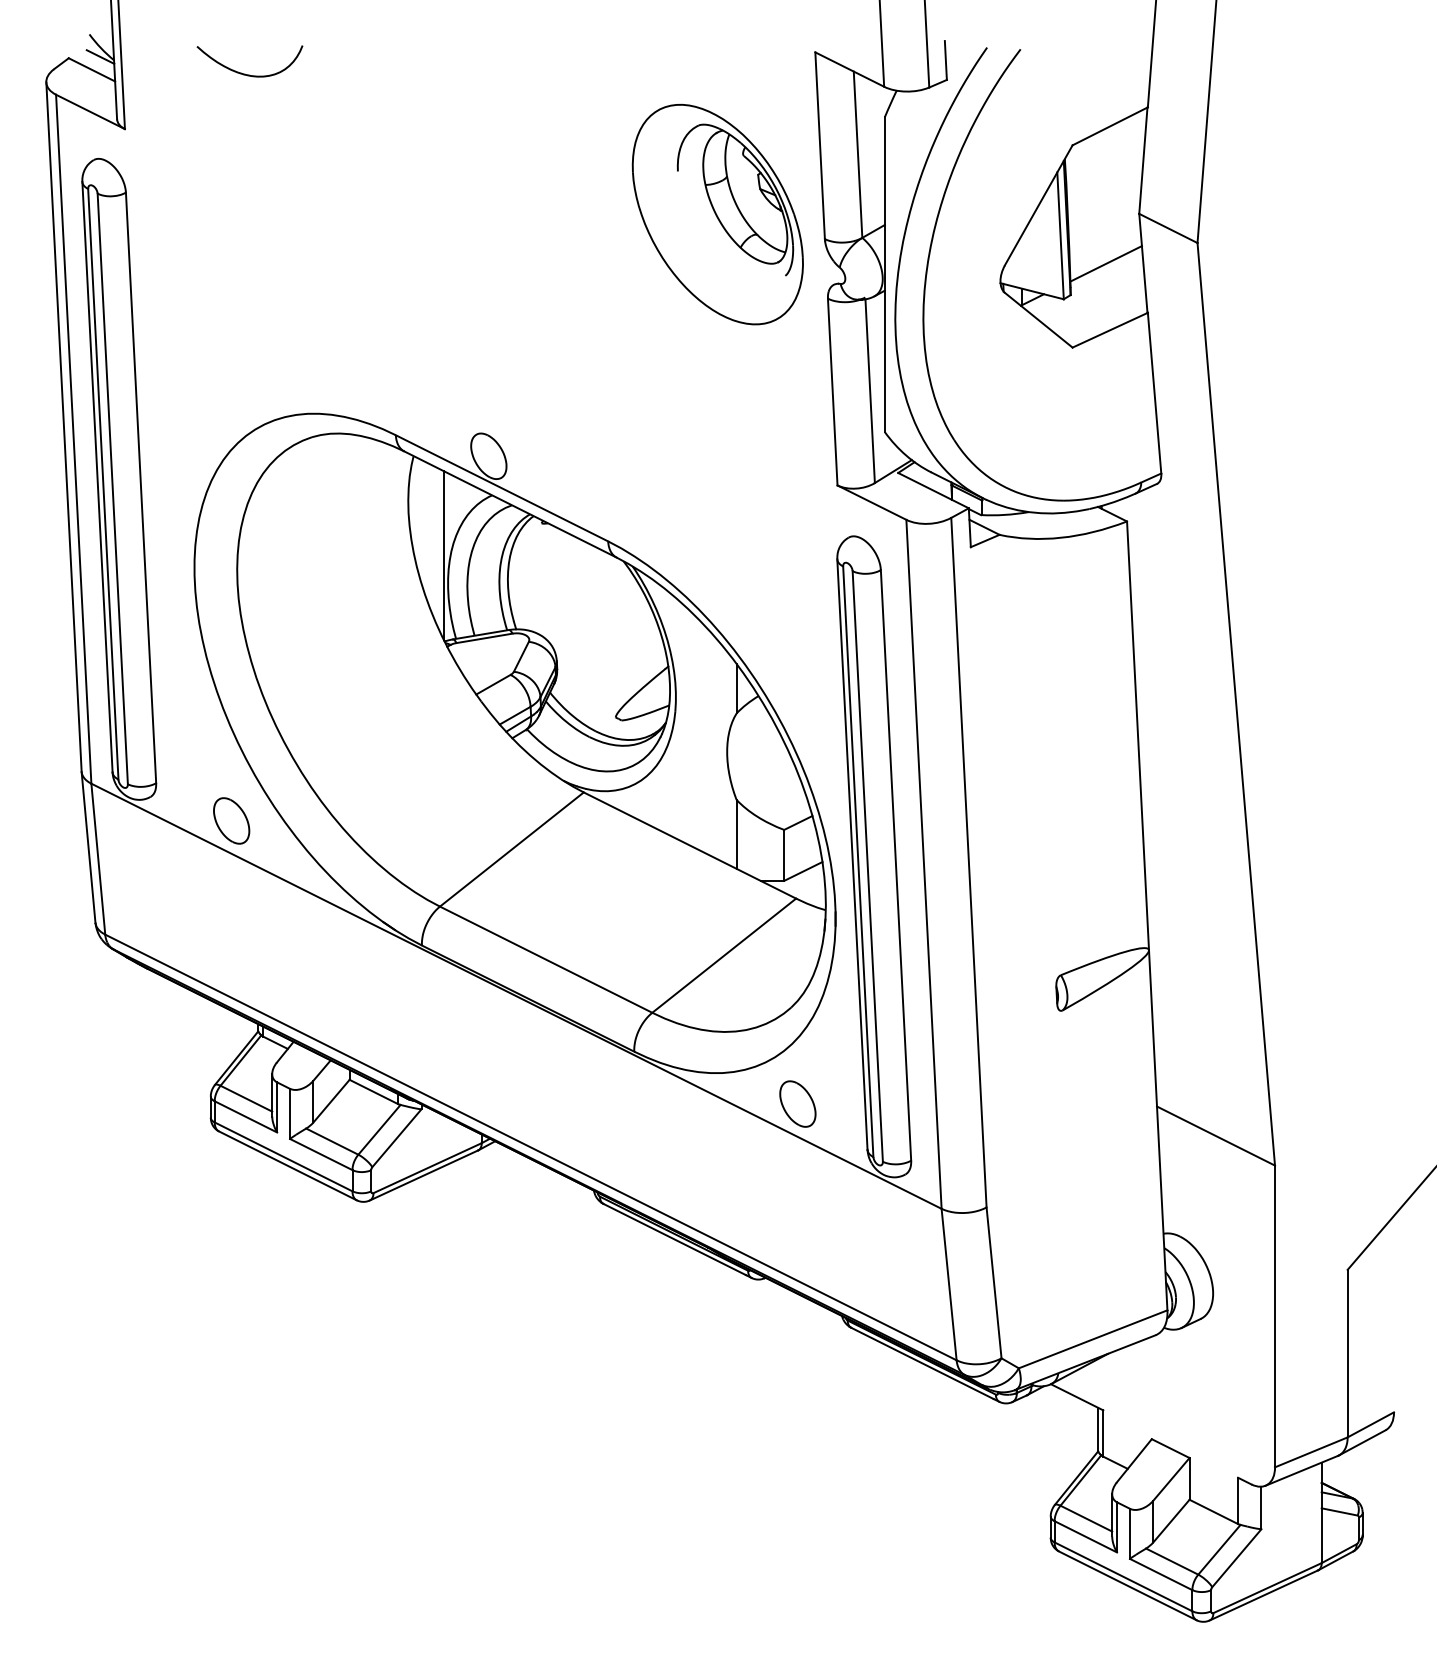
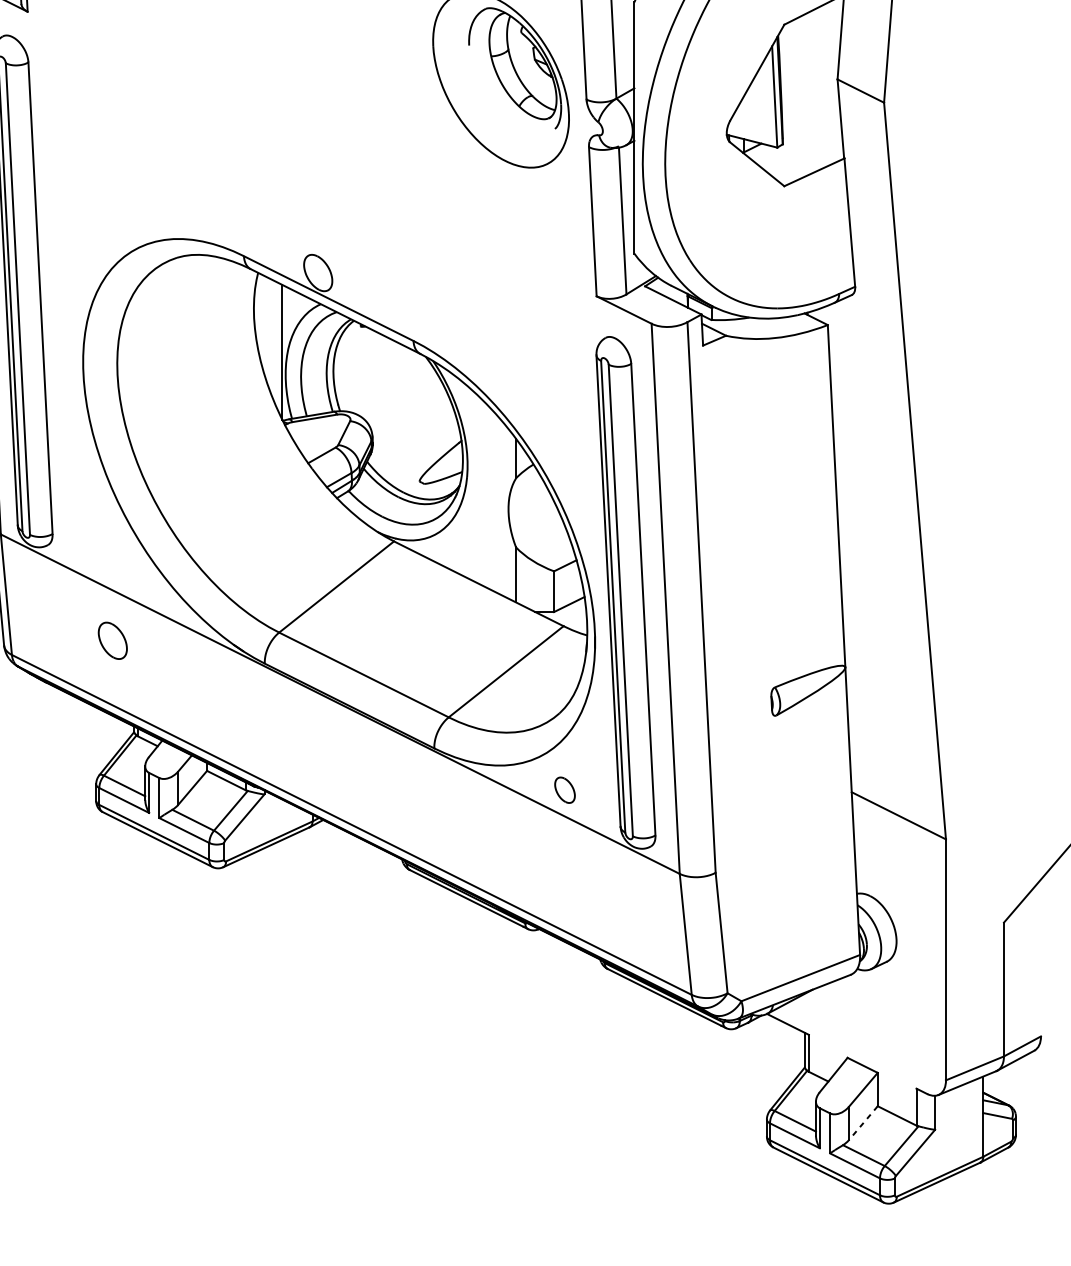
line: (1105, 263) -> (810, 119), removed
part: (231, 820) -> (112, 640), moved
part: (797, 1103) -> (564, 789), size x0.7
line: (1171, 1521) -> (863, 1123), solid -> dashed

